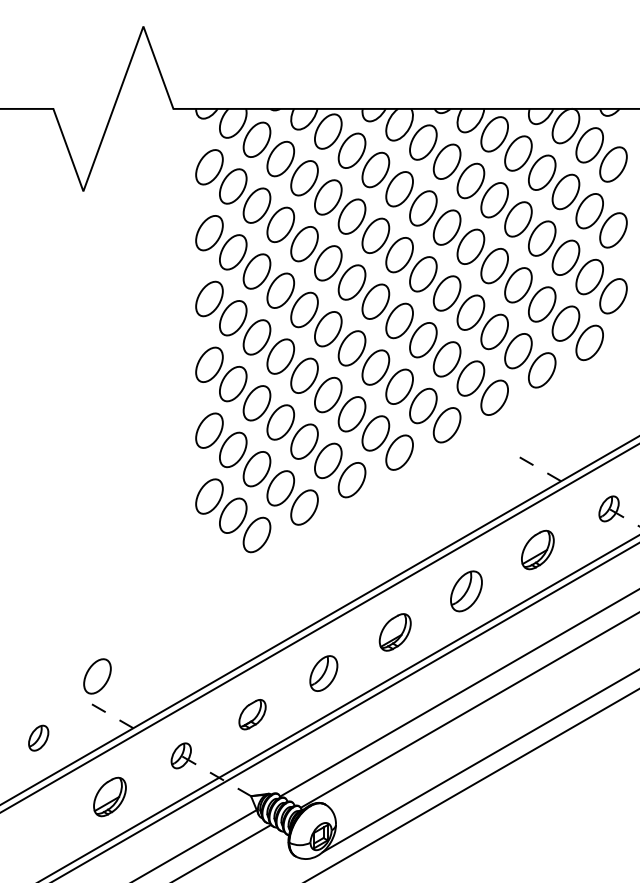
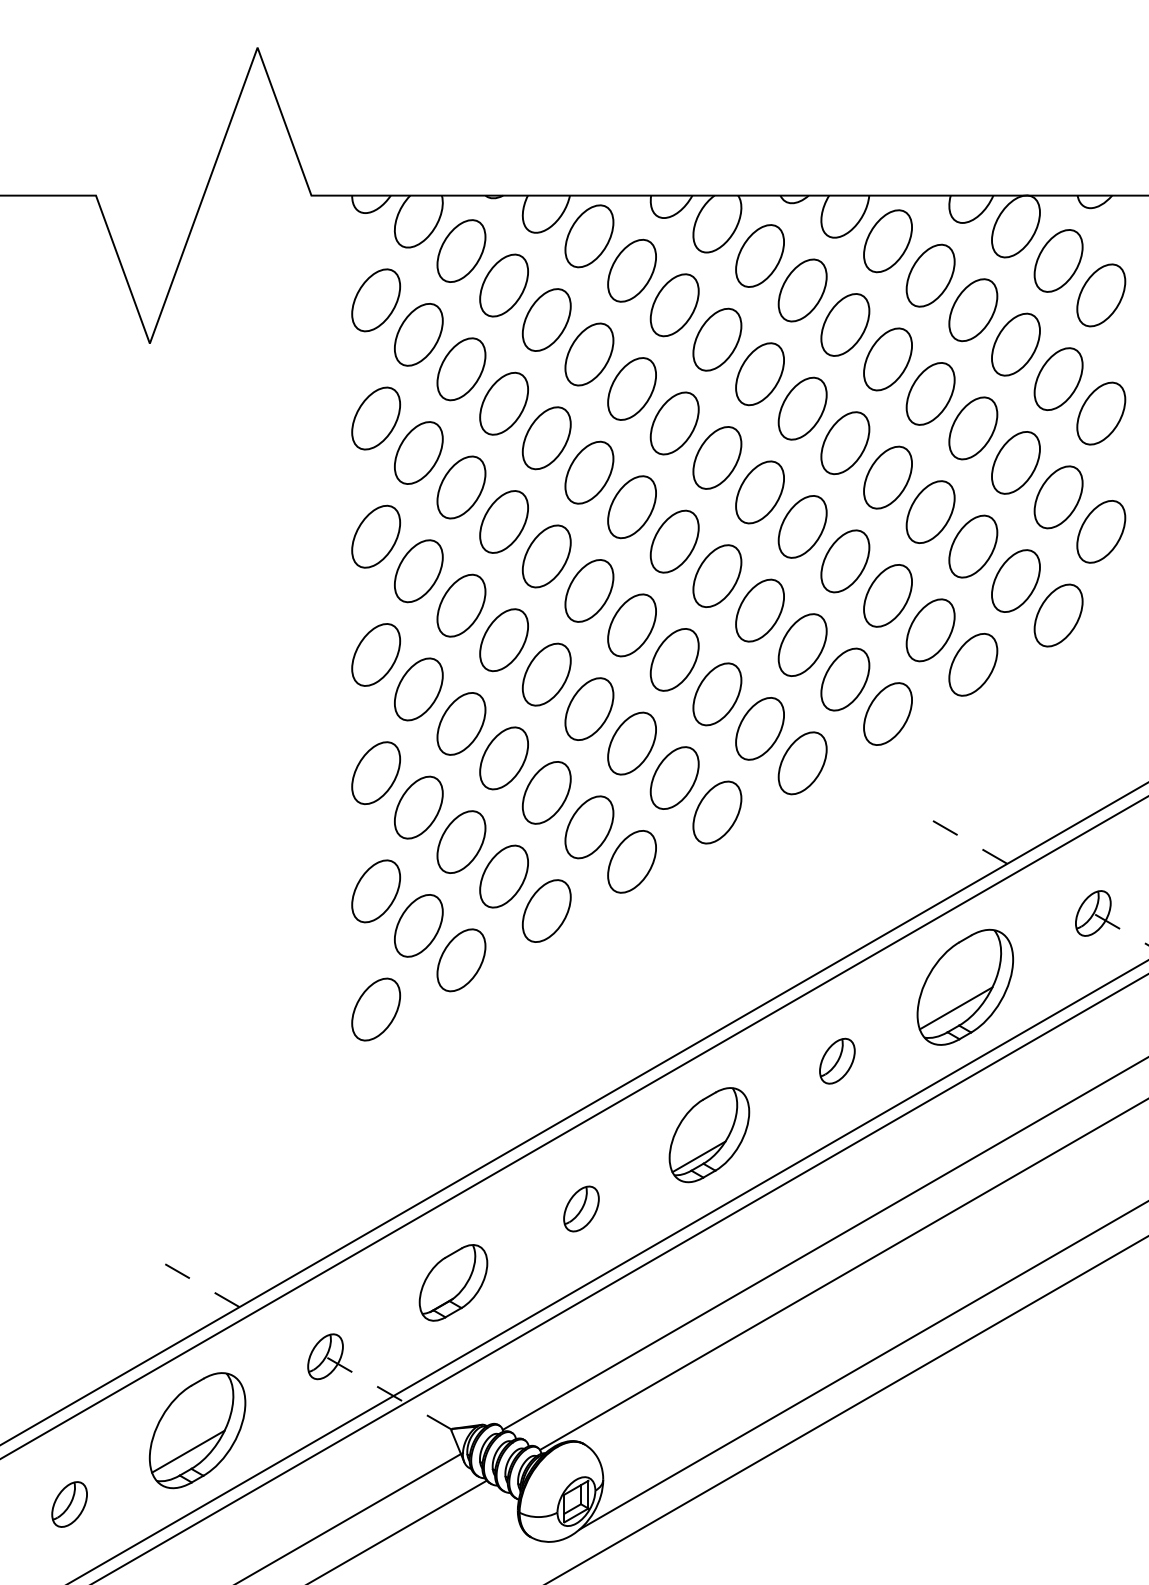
part: (537, 549) -> (964, 986), size x1.67
part: (466, 590) -> (837, 1059), size x0.62
part: (395, 632) -> (710, 1135), size x1.43
part: (323, 673) -> (580, 1208), size x0.71
part: (97, 676) -> (376, 1009), moved
part: (252, 714) -> (453, 1282), size x1.43
part: (38, 737) -> (69, 1503), moved
part: (109, 796) -> (196, 1429), size x1.67

